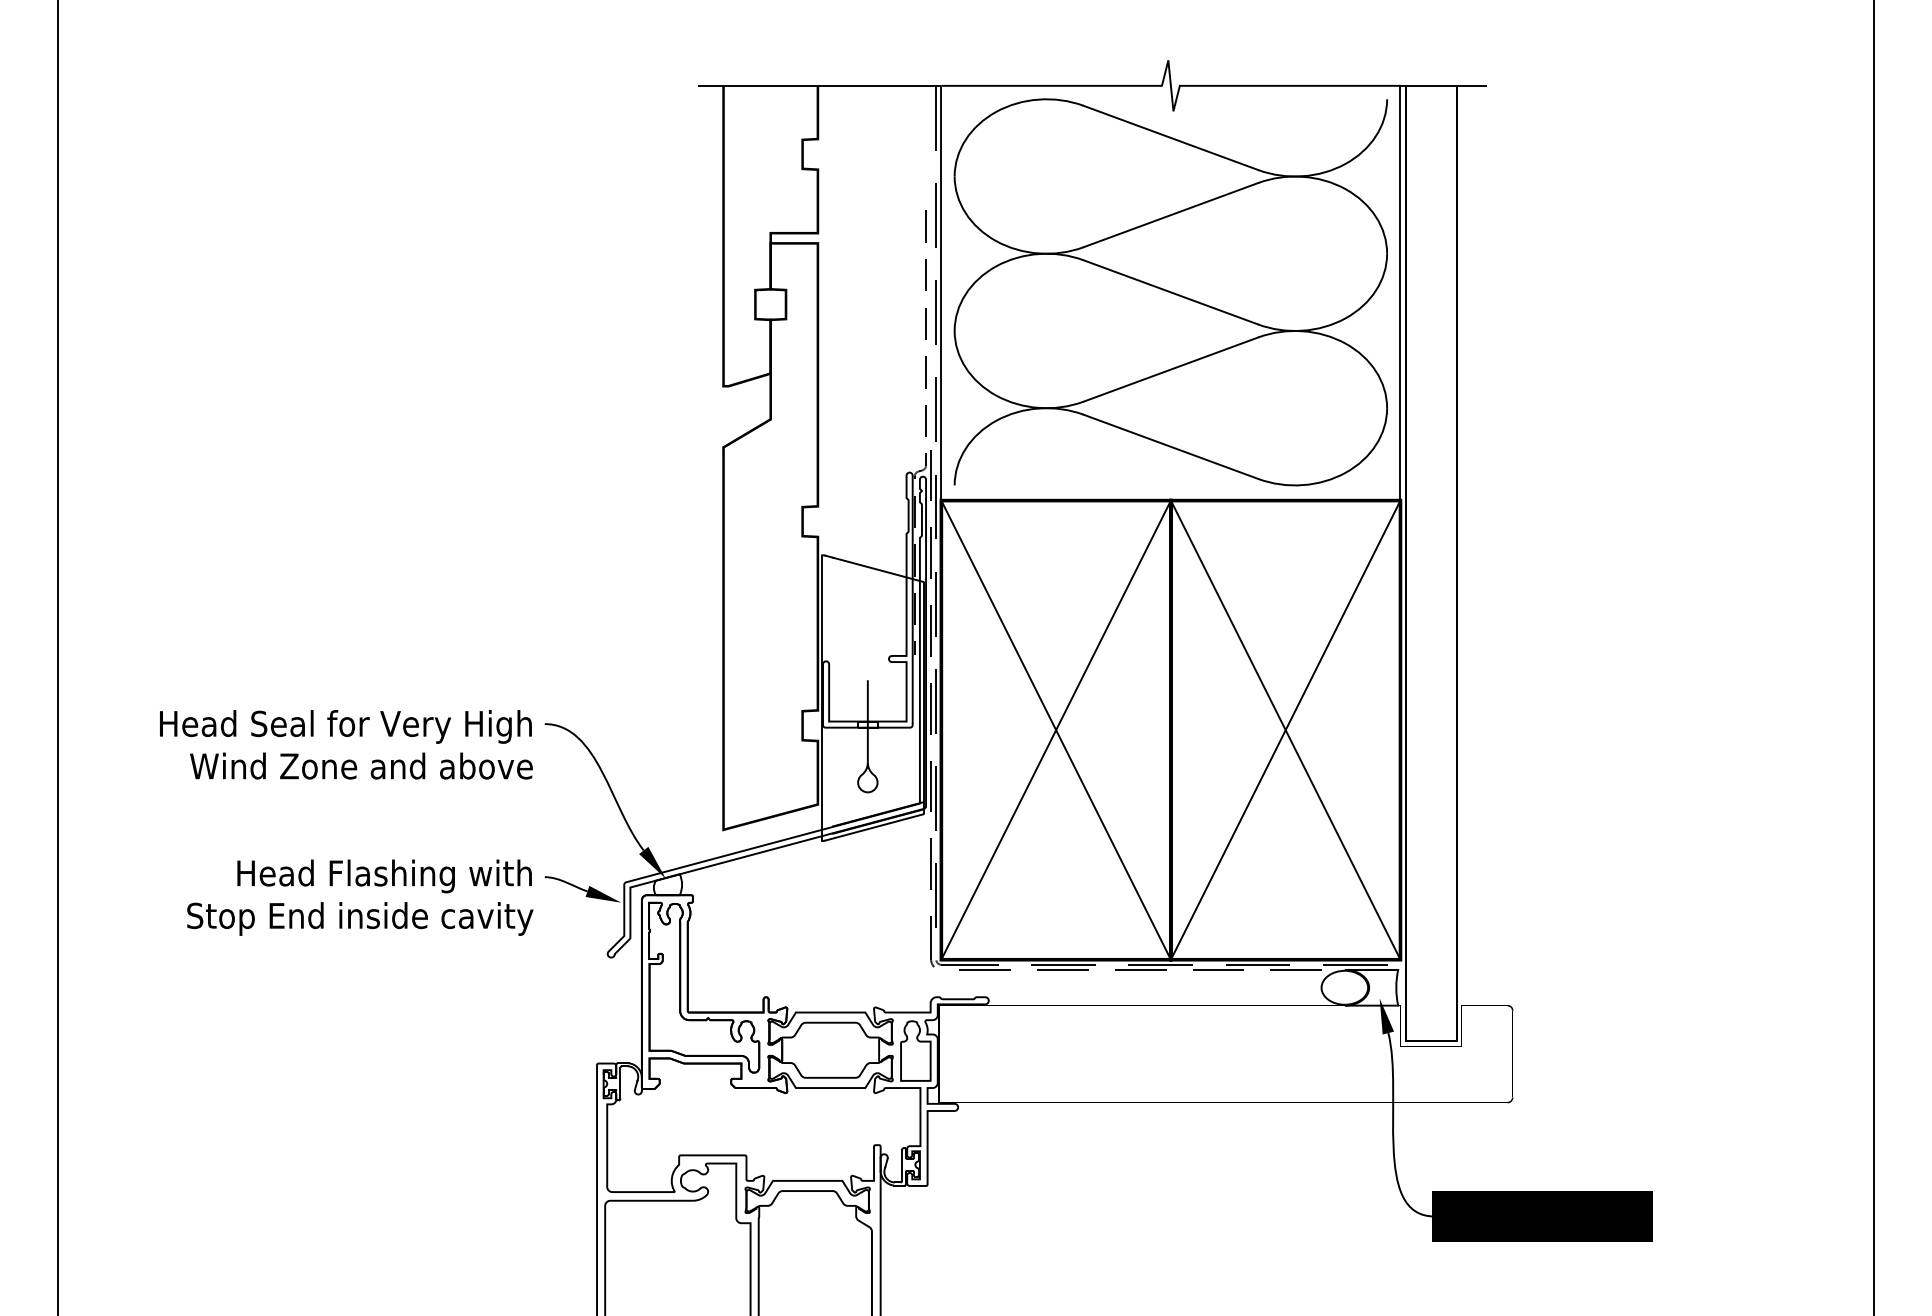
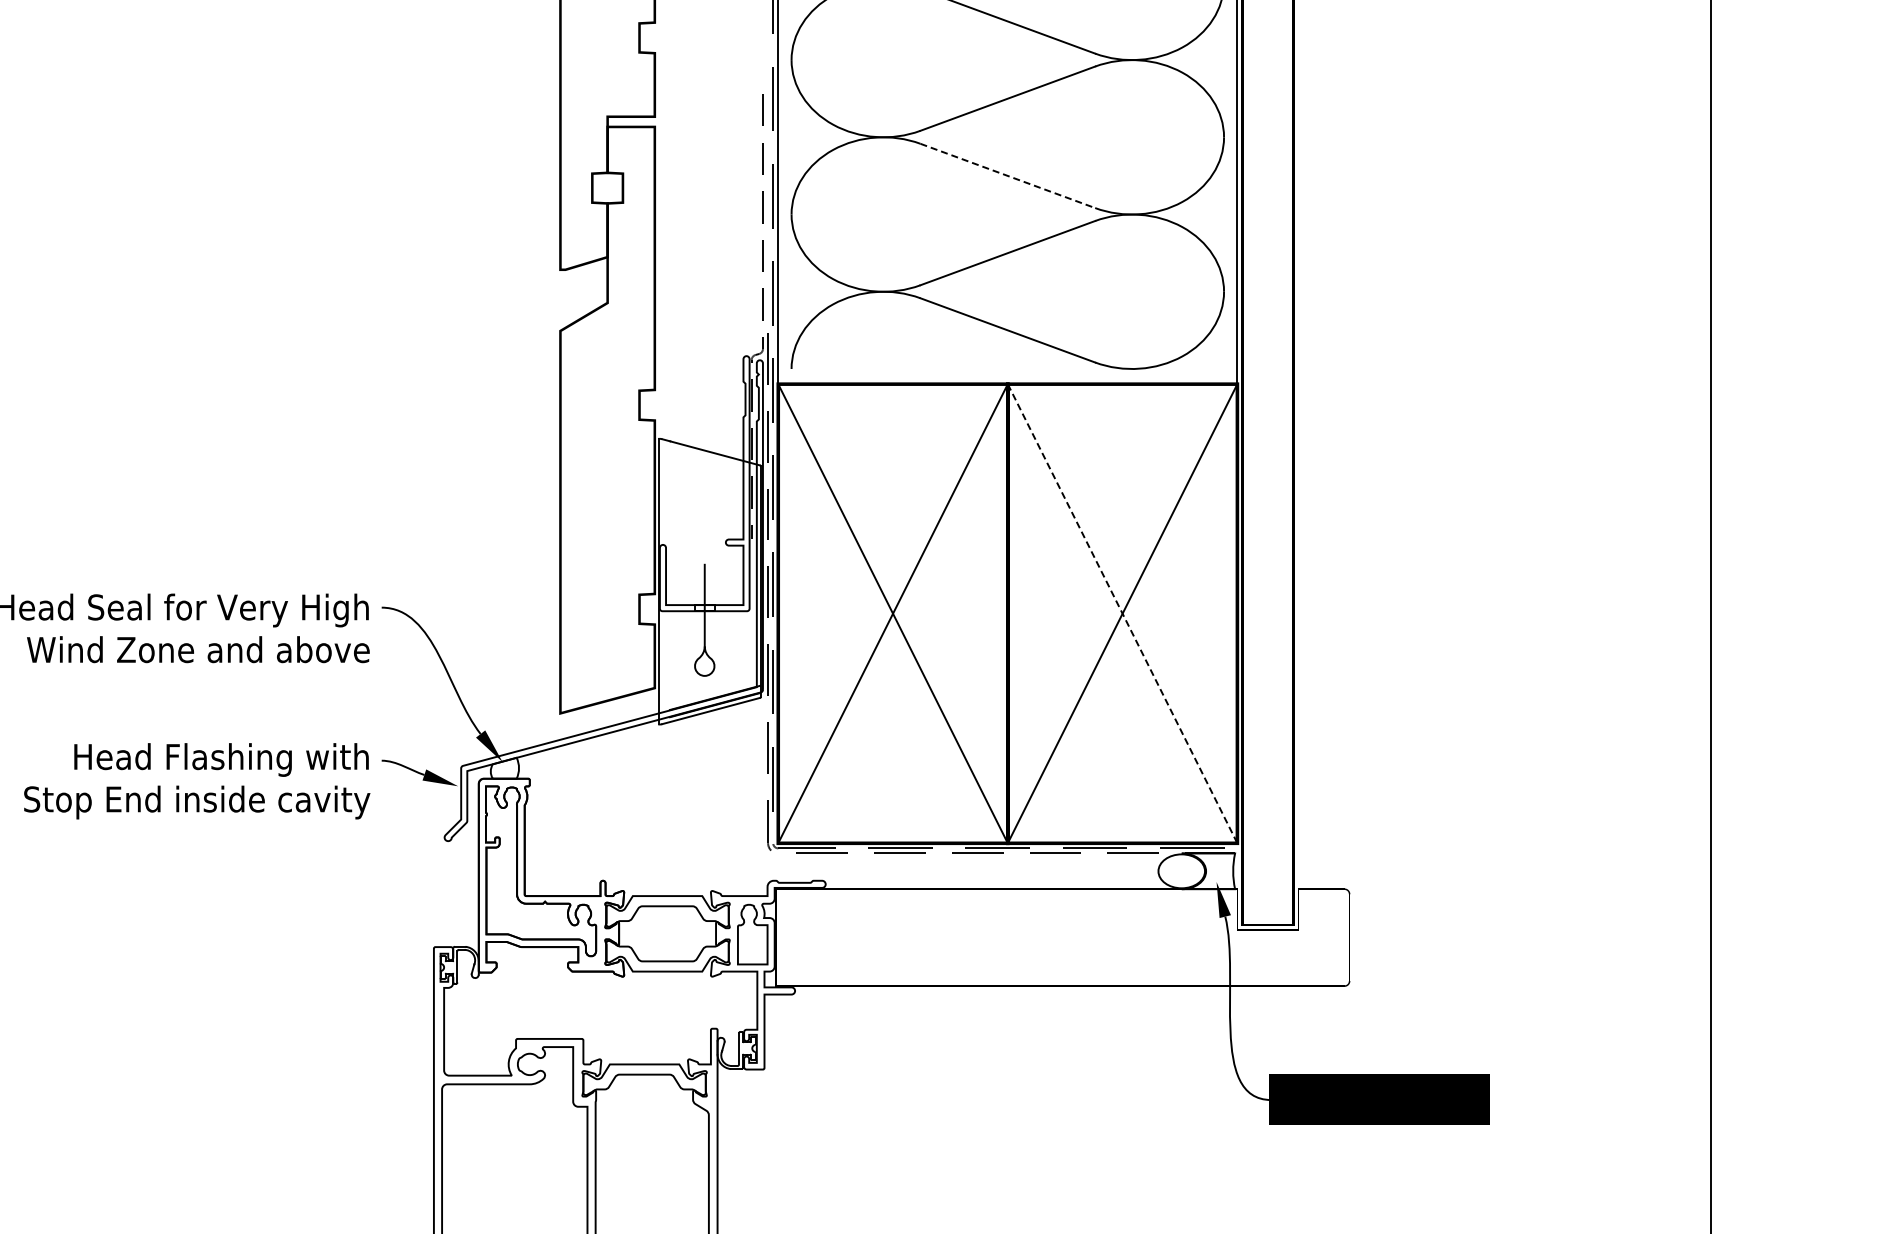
line: (1171, 292) -> (1008, 176), solid -> dashed
line: (1285, 730) -> (1122, 614), solid -> dashed

